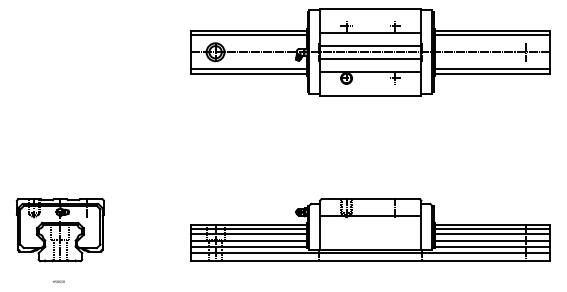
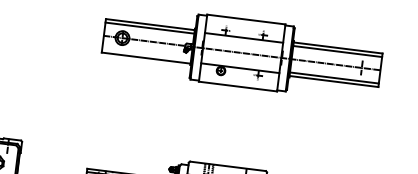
line: (370, 45) -> (242, 47), removed
line: (370, 58) -> (241, 57), removed
line: (248, 69) -> (146, 54), removed

